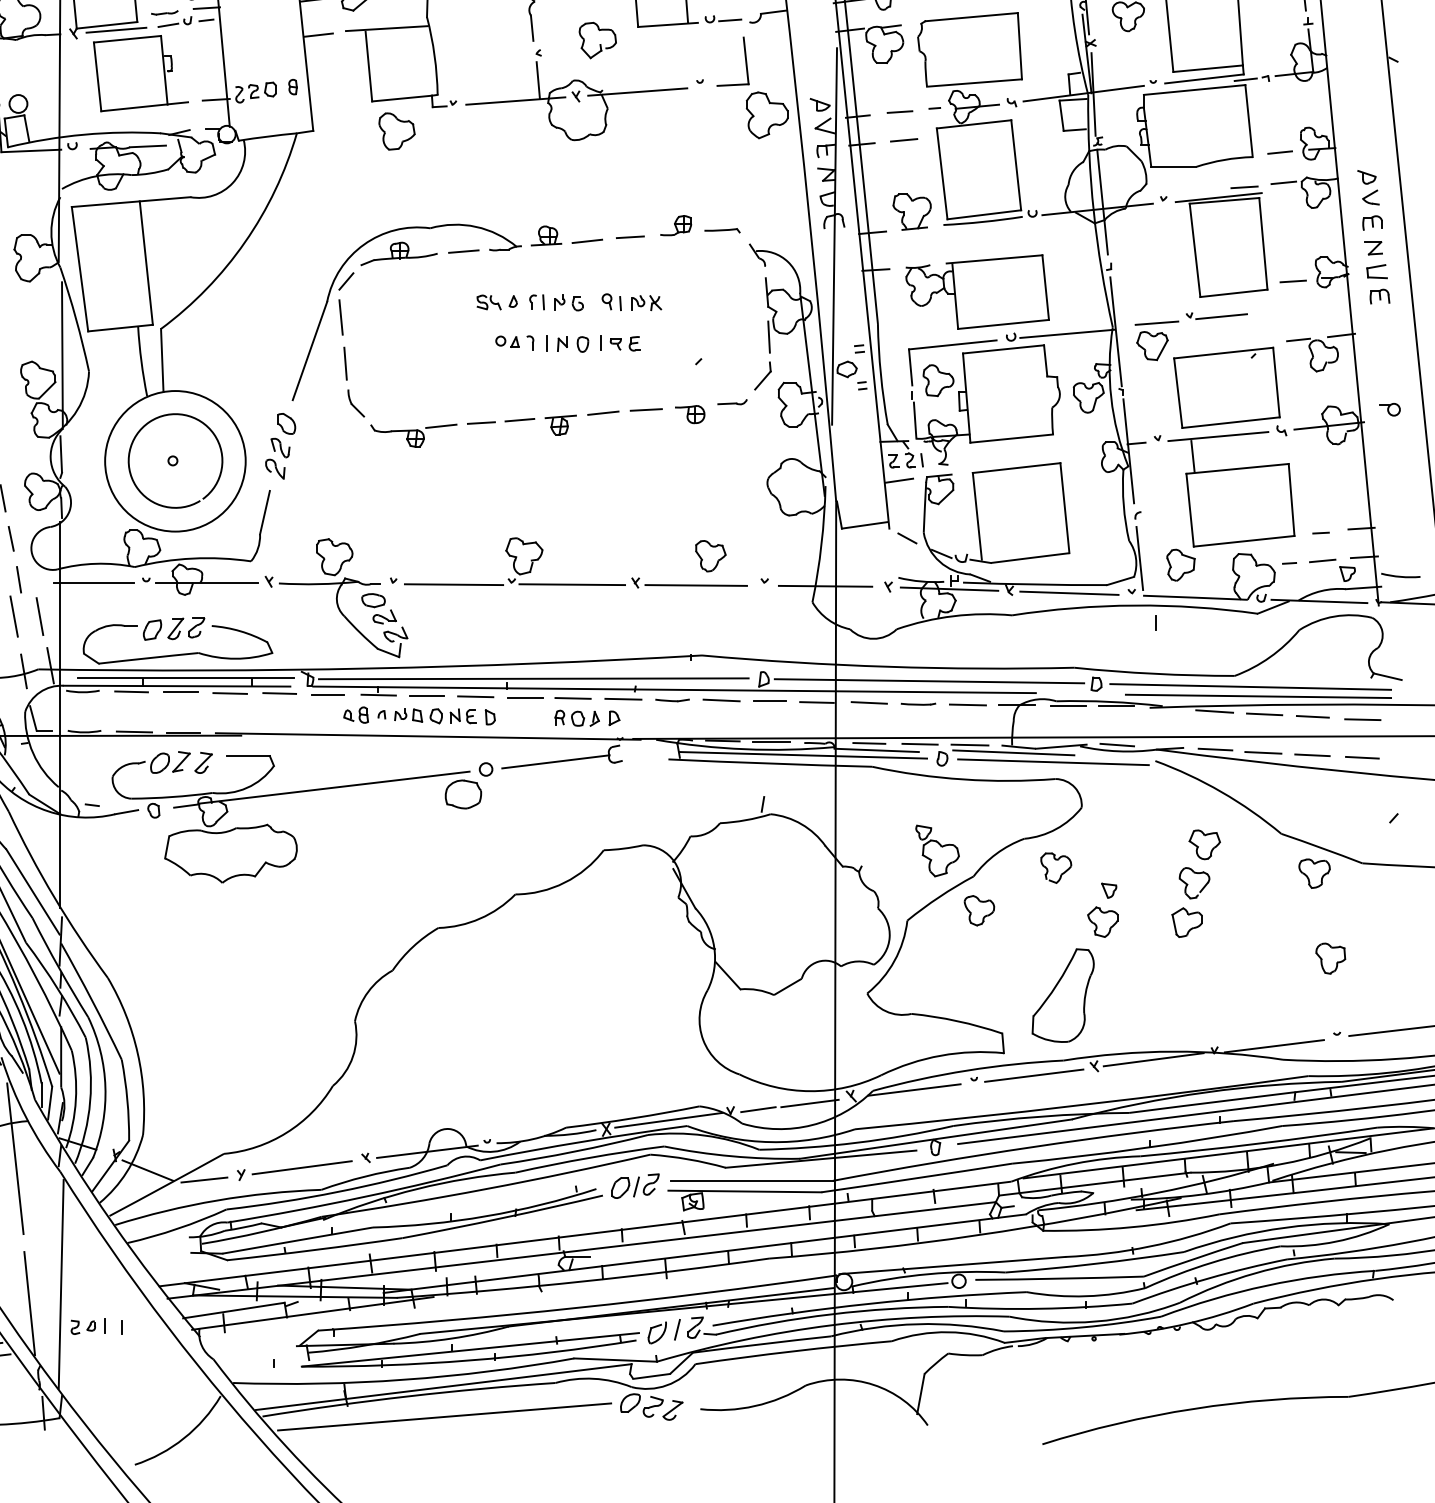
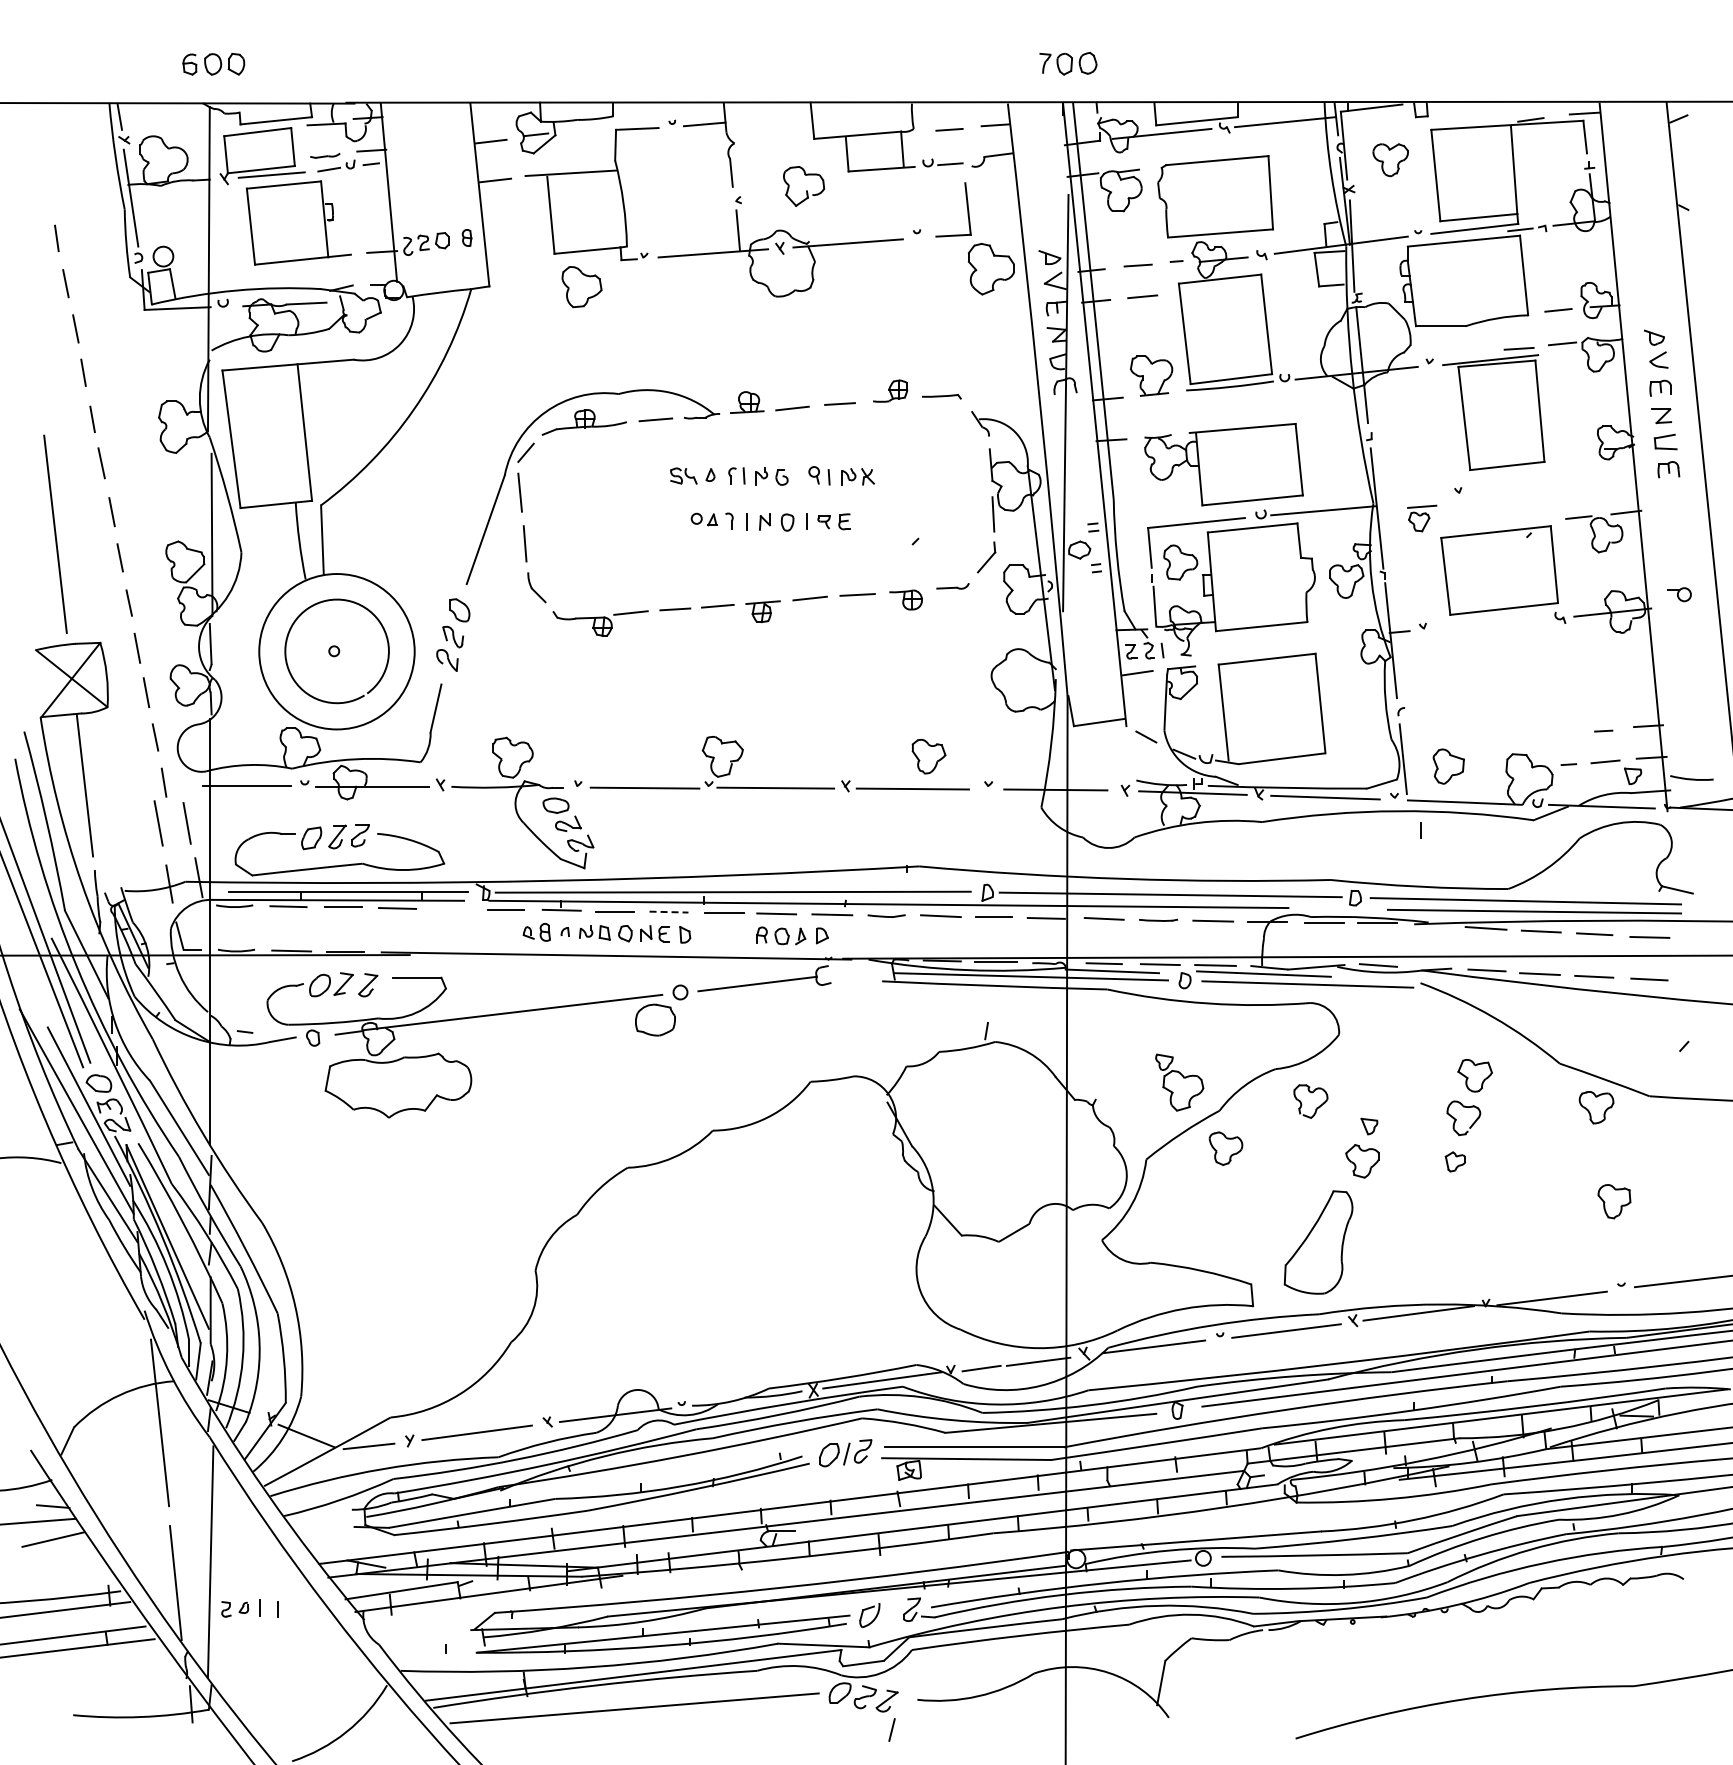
line: (1292, 281) -> (1572, 452), removed
line: (1221, 316) -> (1493, 491), removed
part: (1156, 340) -> (1421, 518), size x0.6
part: (1231, 489) -> (1504, 682), removed
line: (279, 693) -> (452, 908), removed
line: (476, 697) -> (669, 912), solid -> dashed
part: (1187, 922) -> (1455, 1161), size x0.6
line: (676, 1329) -> (891, 1729), moved

